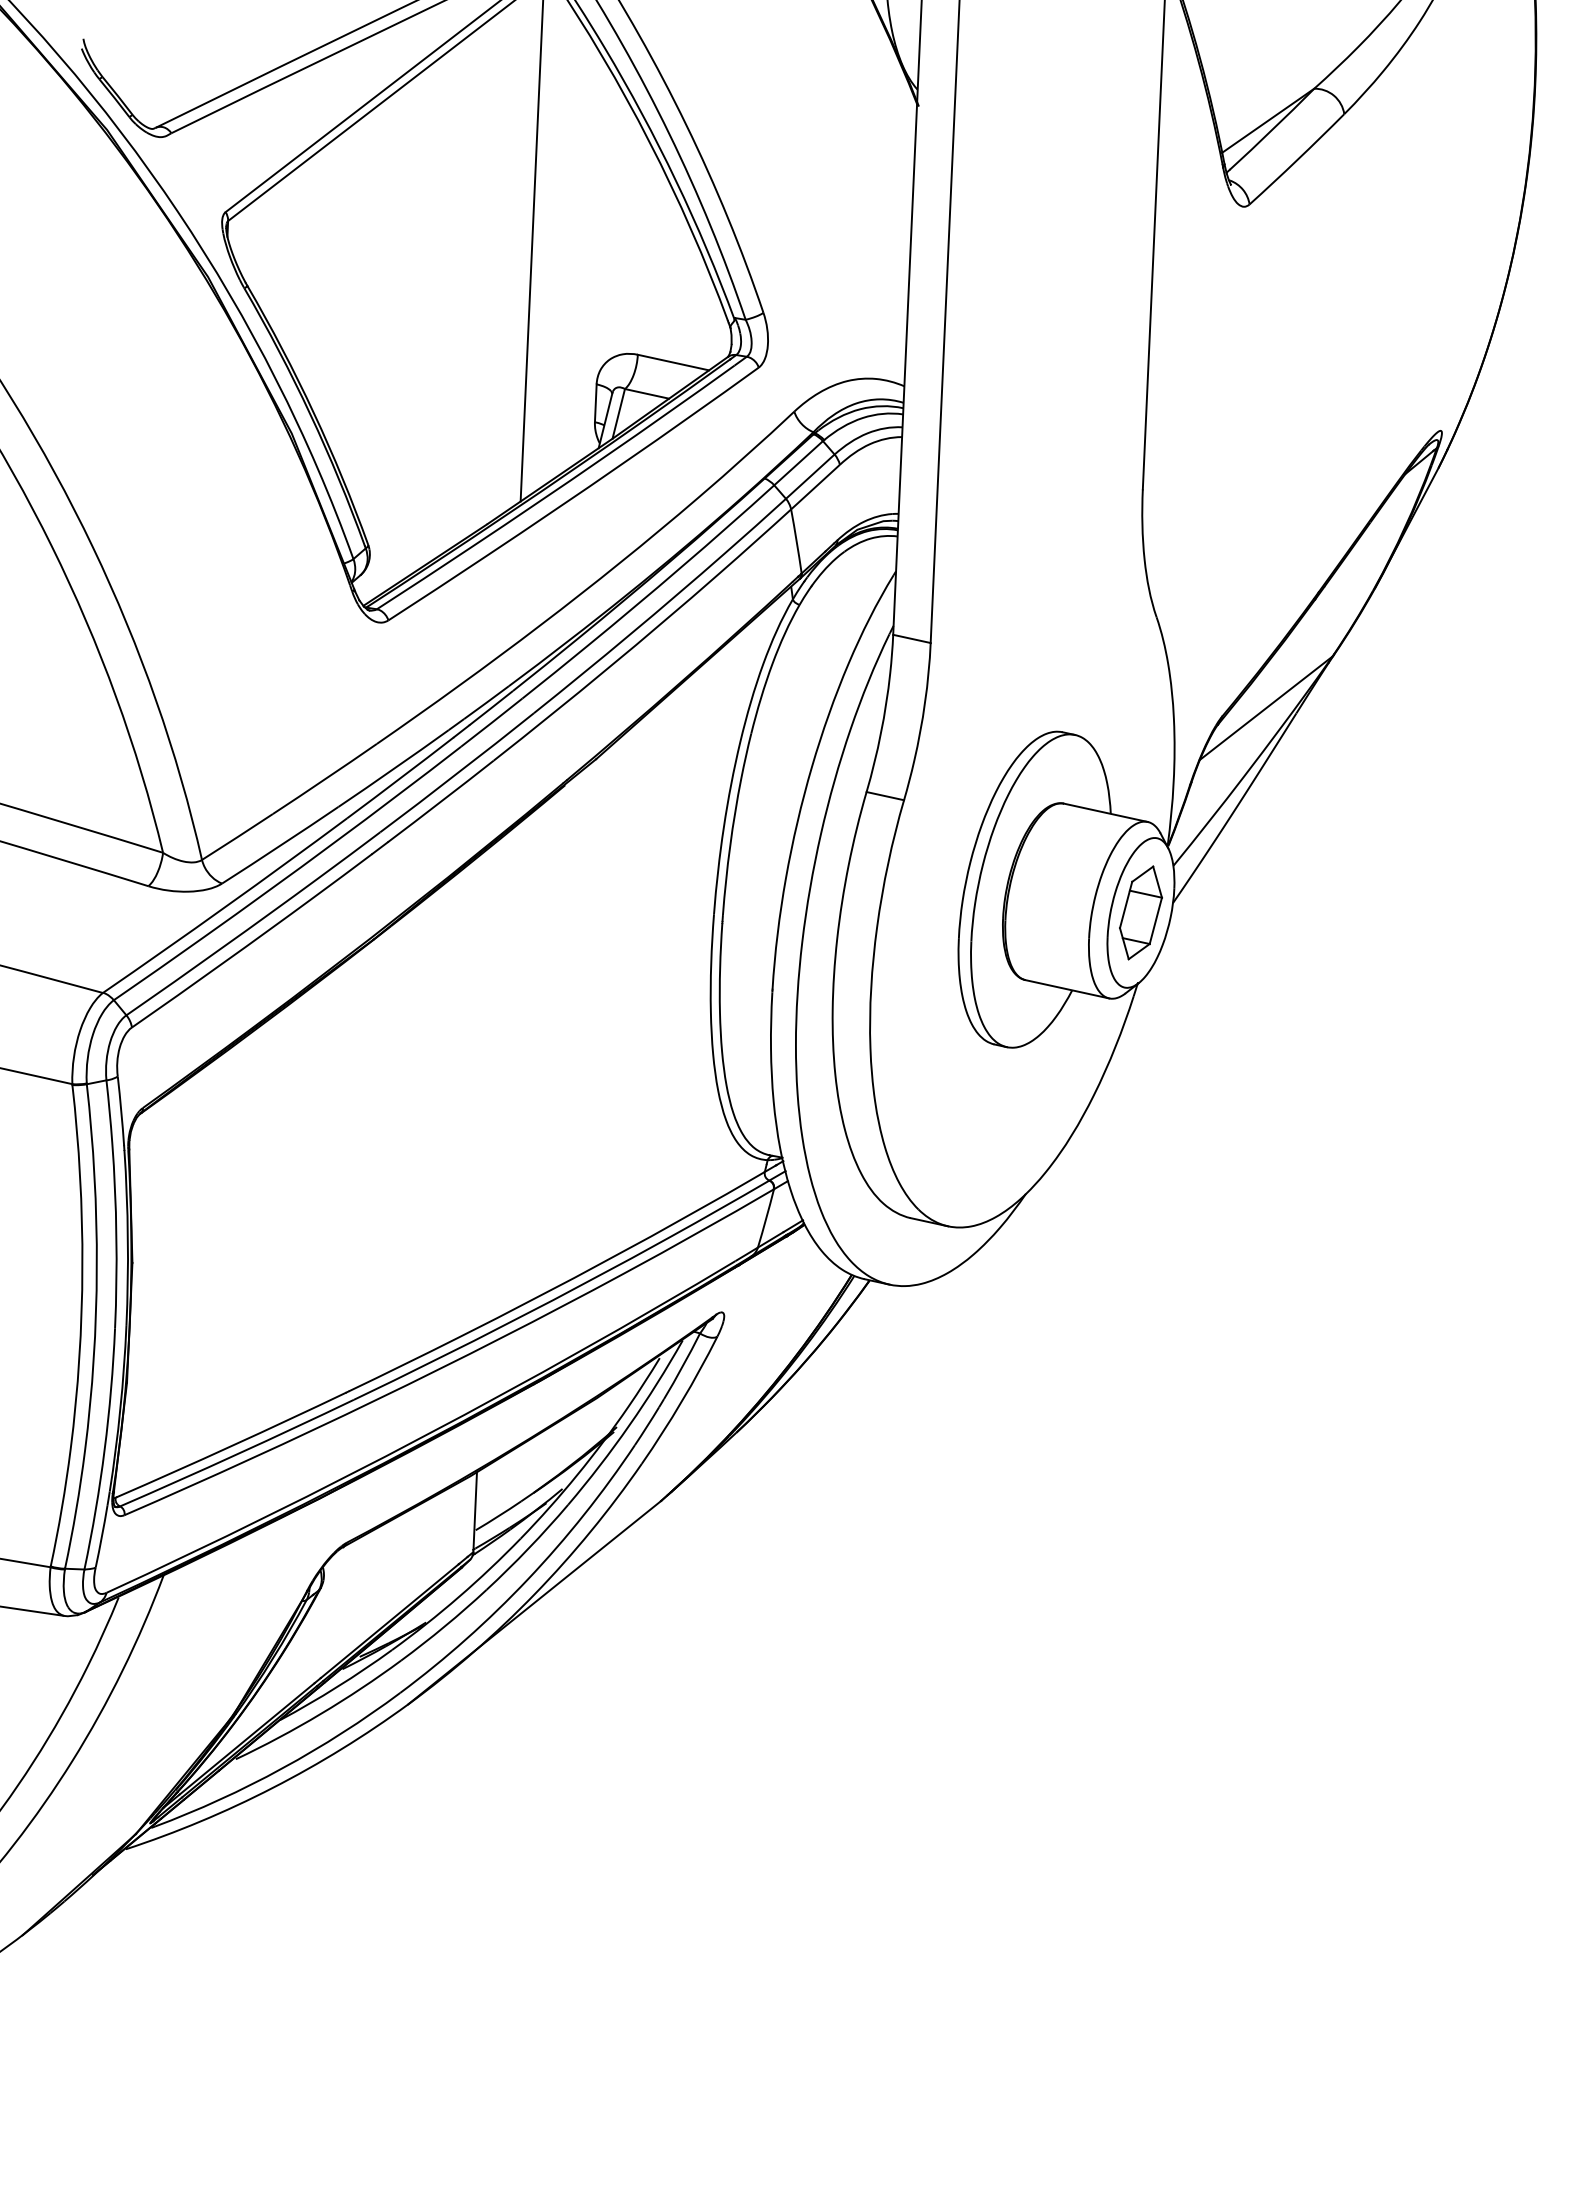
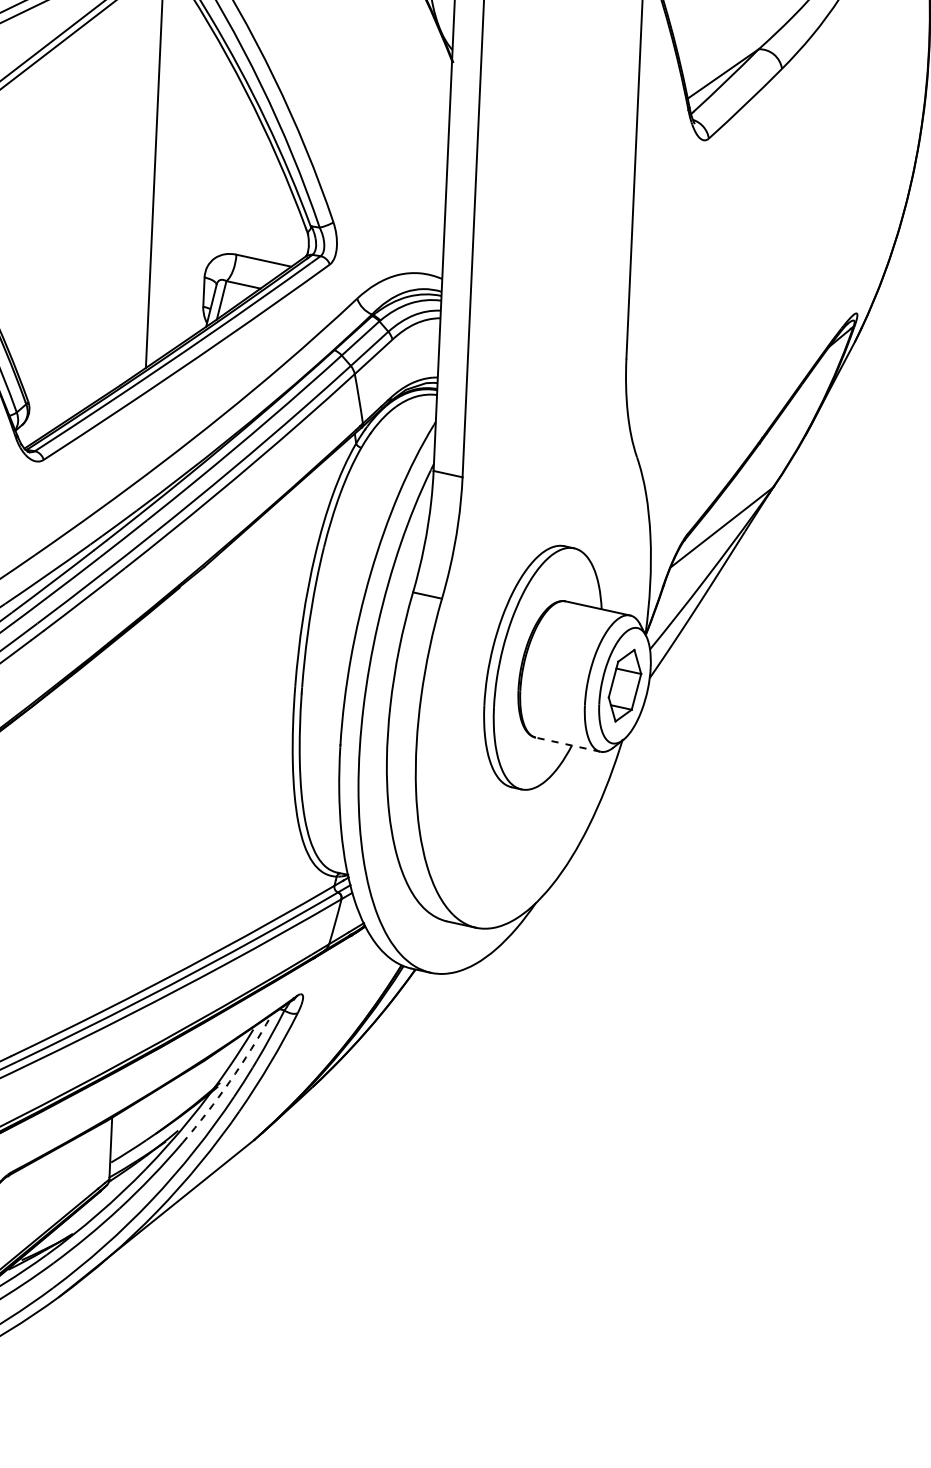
line: (1067, 989) -> (568, 744), solid -> dashed
arc: (629, 1425) -> (229, 1081), solid -> dashed

